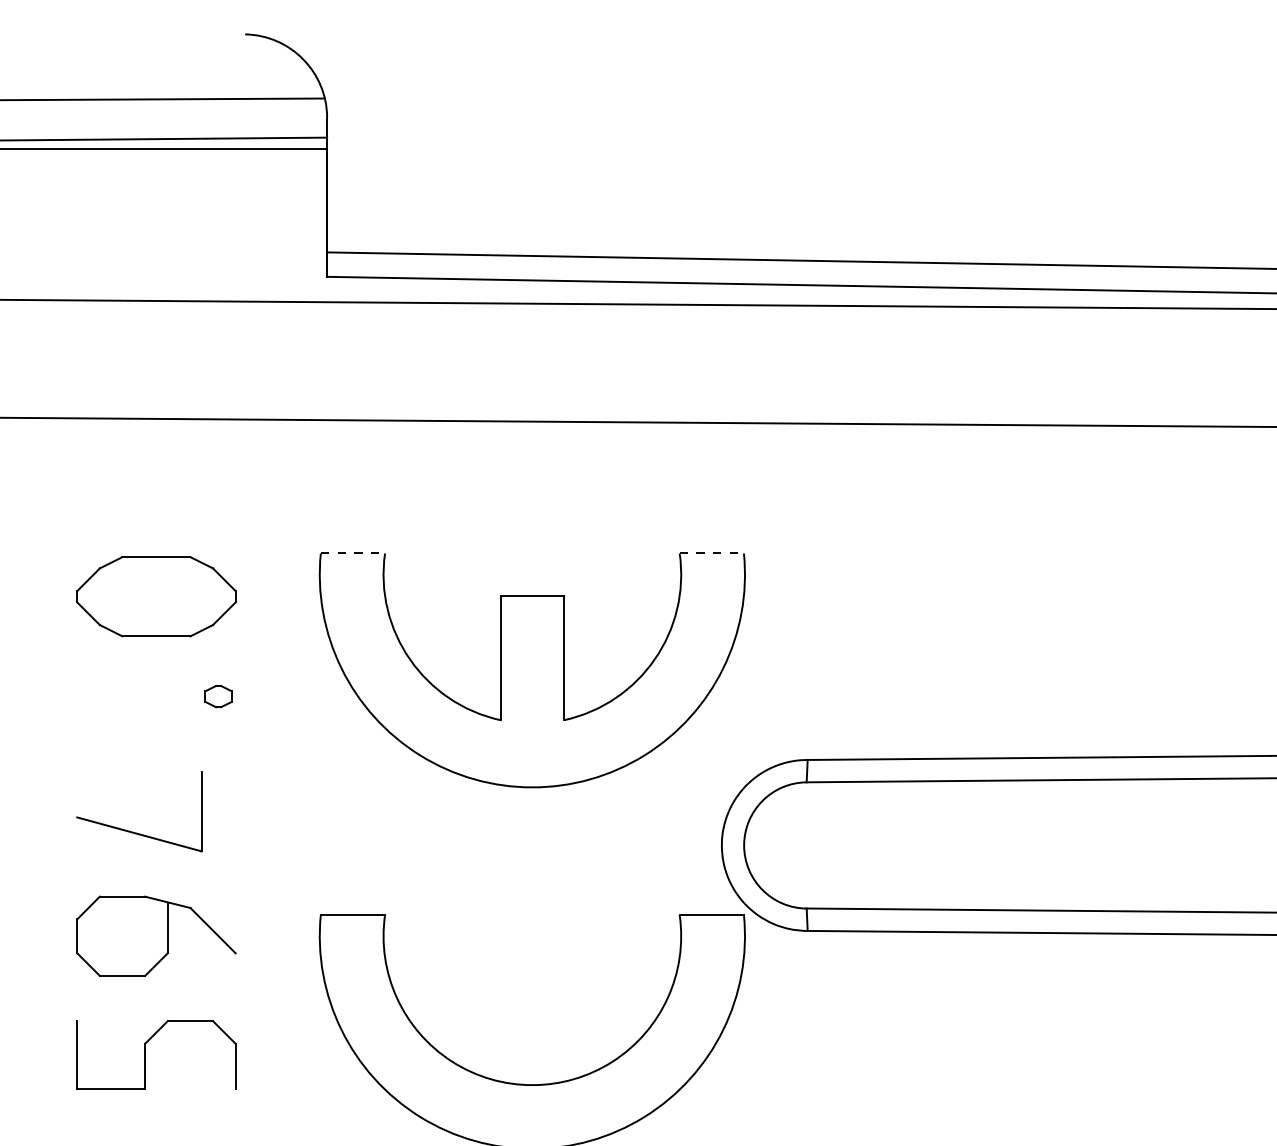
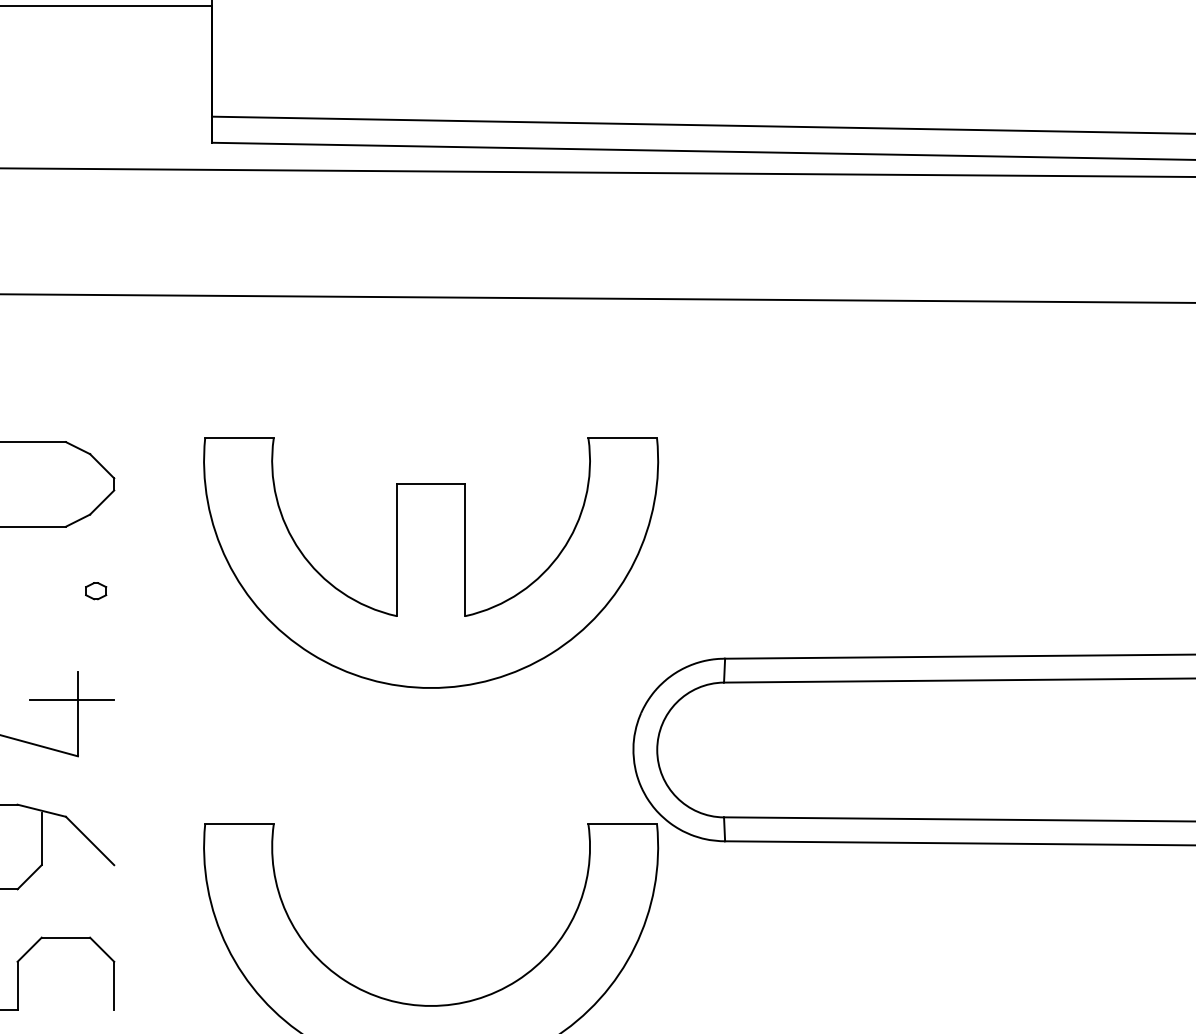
line: (353, 553) -> (240, 438), dashed -> solid
line: (712, 553) -> (623, 438), dashed -> solid
part: (218, 696) -> (95, 590), size x0.71
line: (195, 798) -> (71, 699), added

